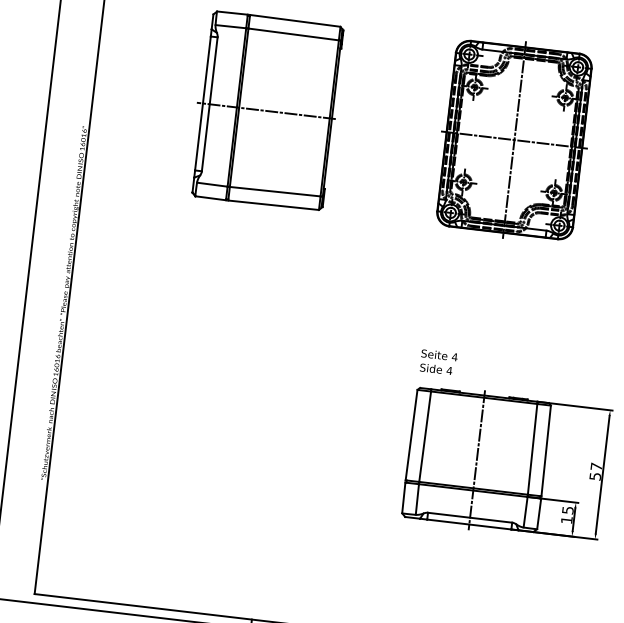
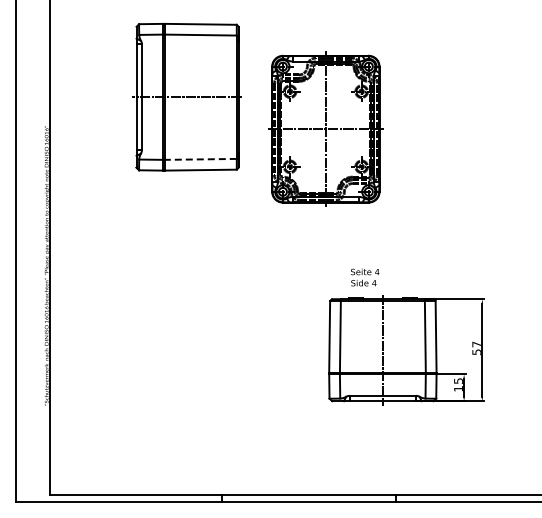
part: (514, 139) -> (325, 128), moved
line: (275, 191) -> (201, 159), solid -> dashed
text: (439, 362) -> (365, 277), moved

